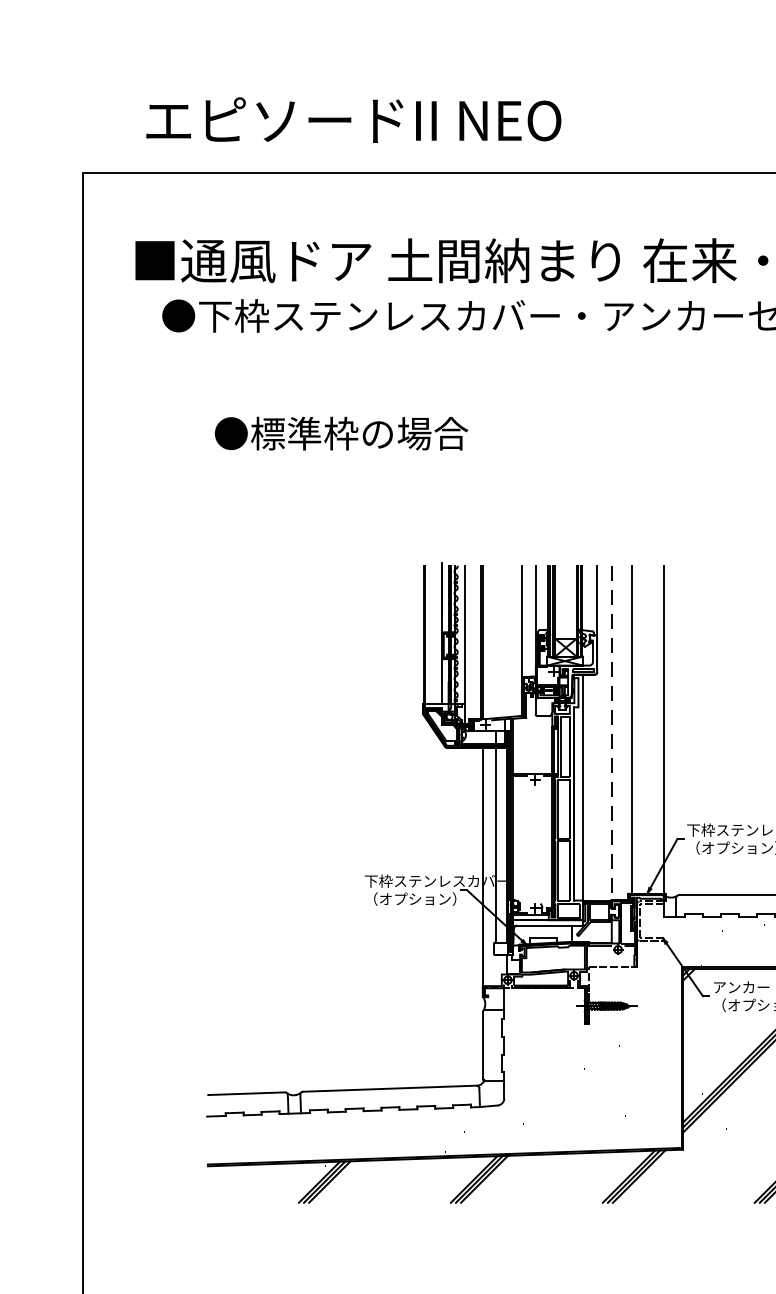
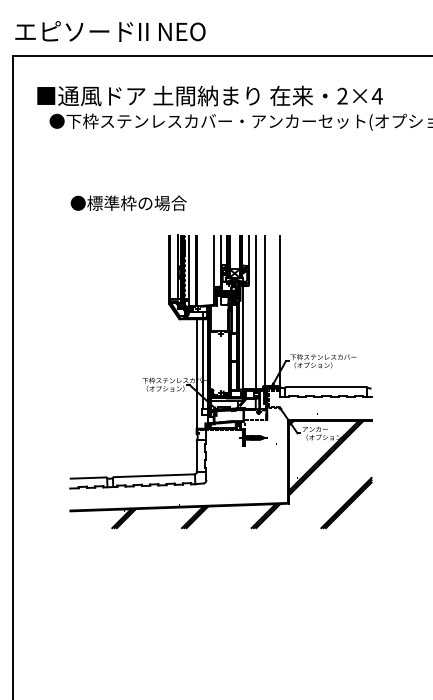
text: (353, 120) -> (110, 31), moved
text: (340, 431) -> (128, 202), moved
line: (611, 732) -> (255, 312), dashed -> solid

